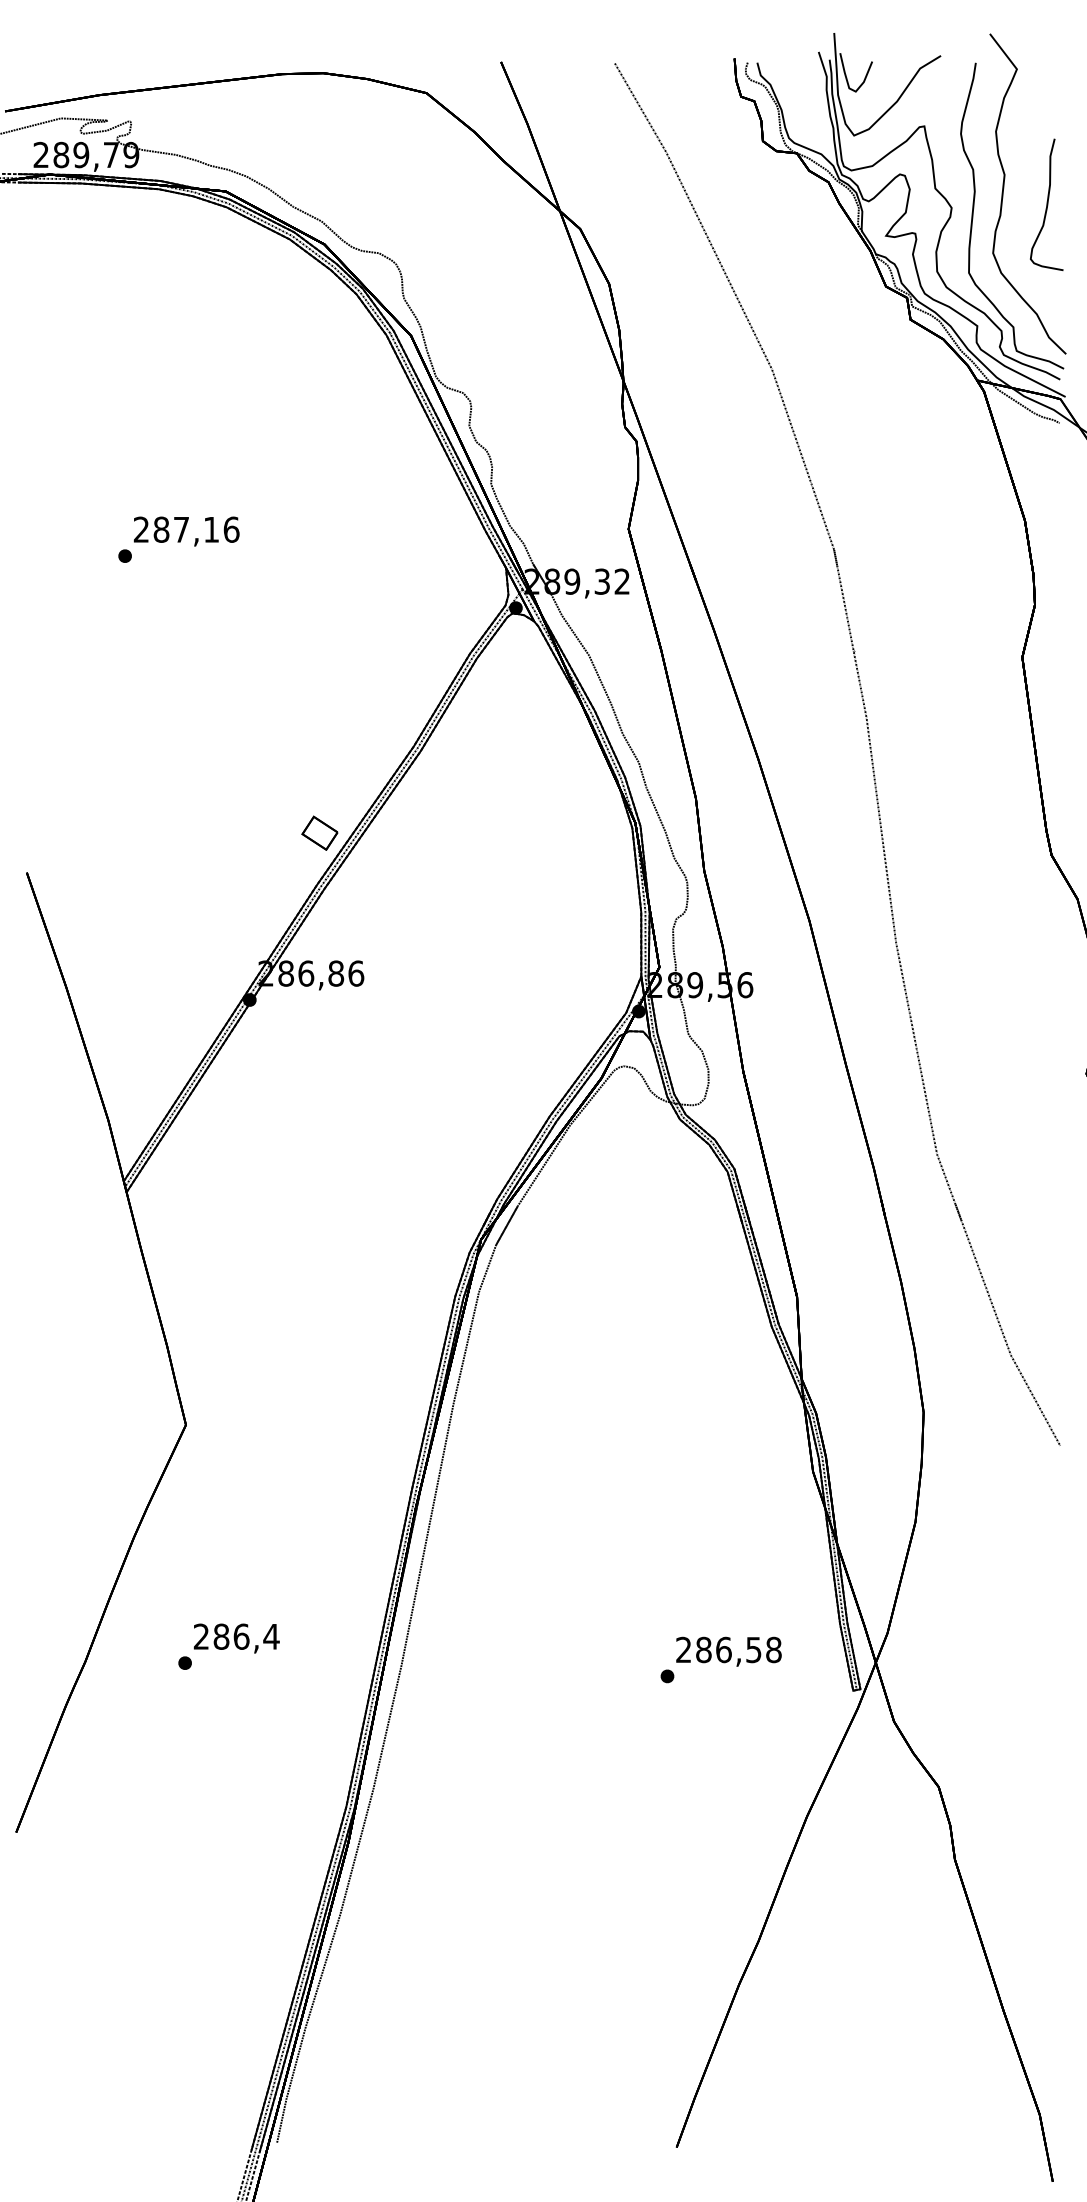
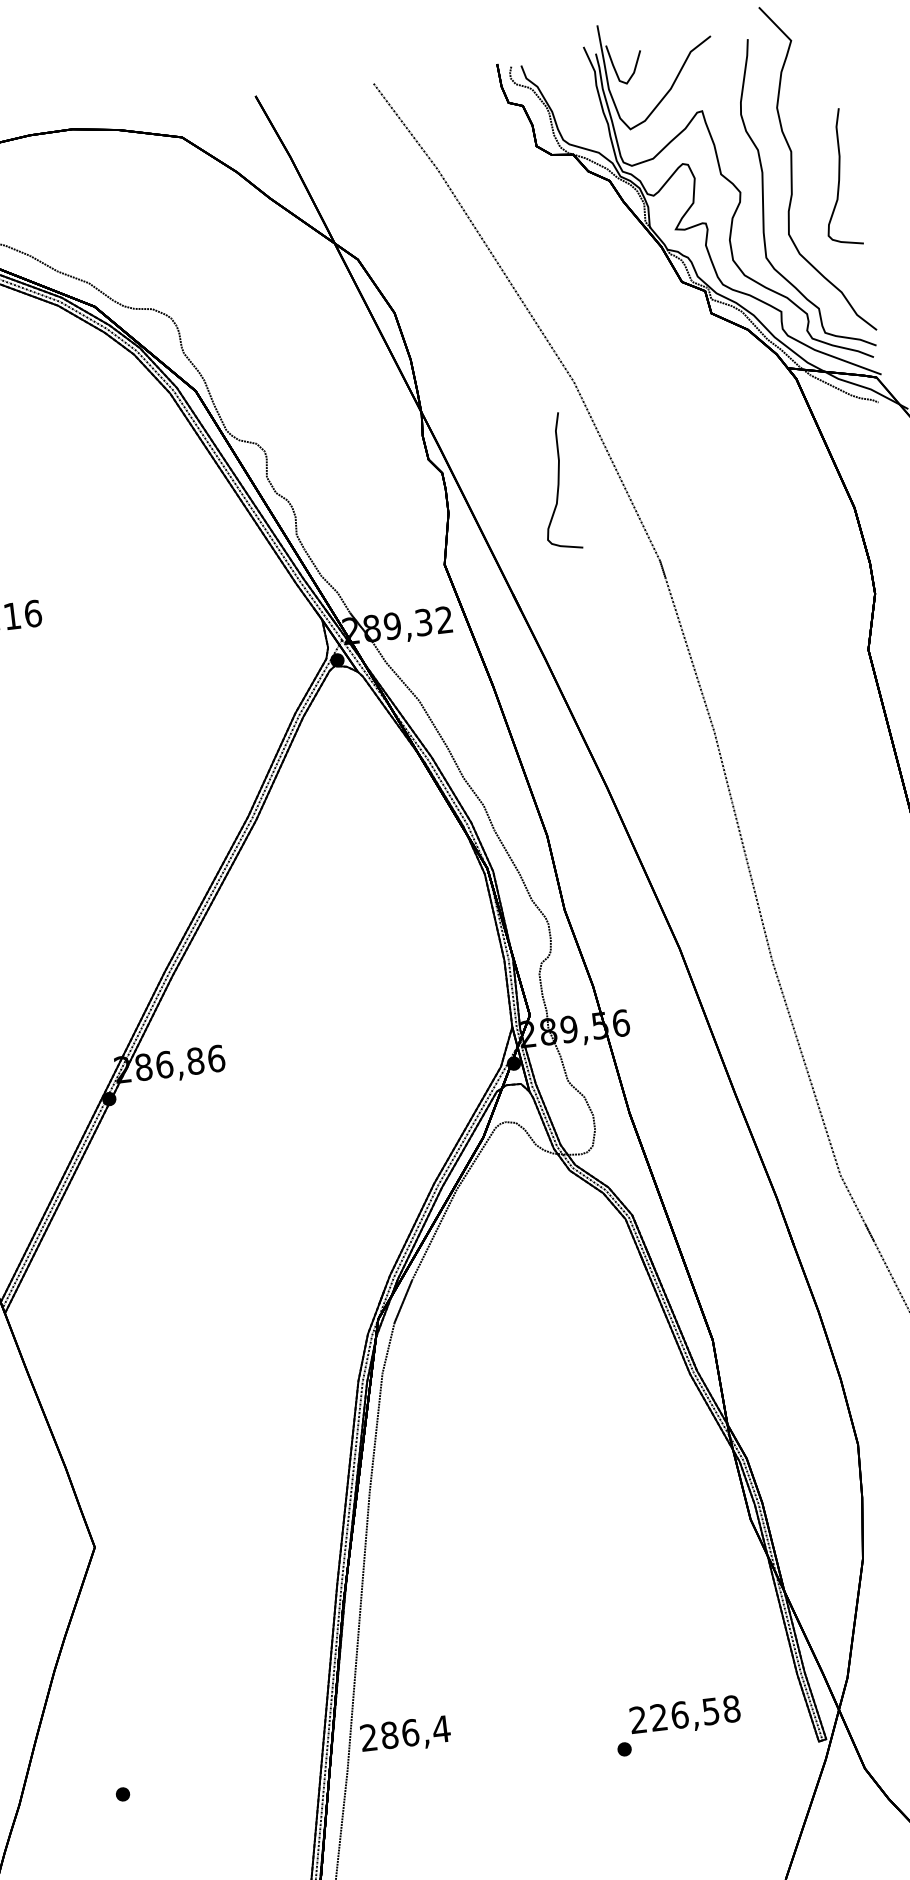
curve: (745, 462) -> (557, 481), added
part: (319, 832) -> (161, 916), removed
text: (236, 1638) -> (405, 1735), moved
text: (703, 1649) -> (658, 1717), 286,58 -> 226,58

